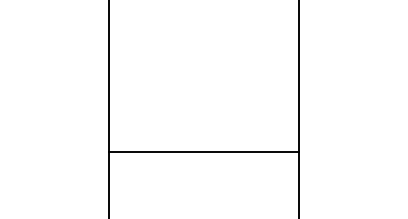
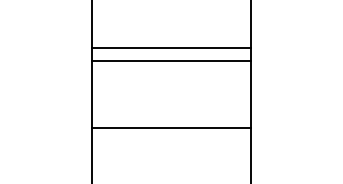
line: (204, 56) -> (171, 47), added
line: (204, 71) -> (171, 60), added

